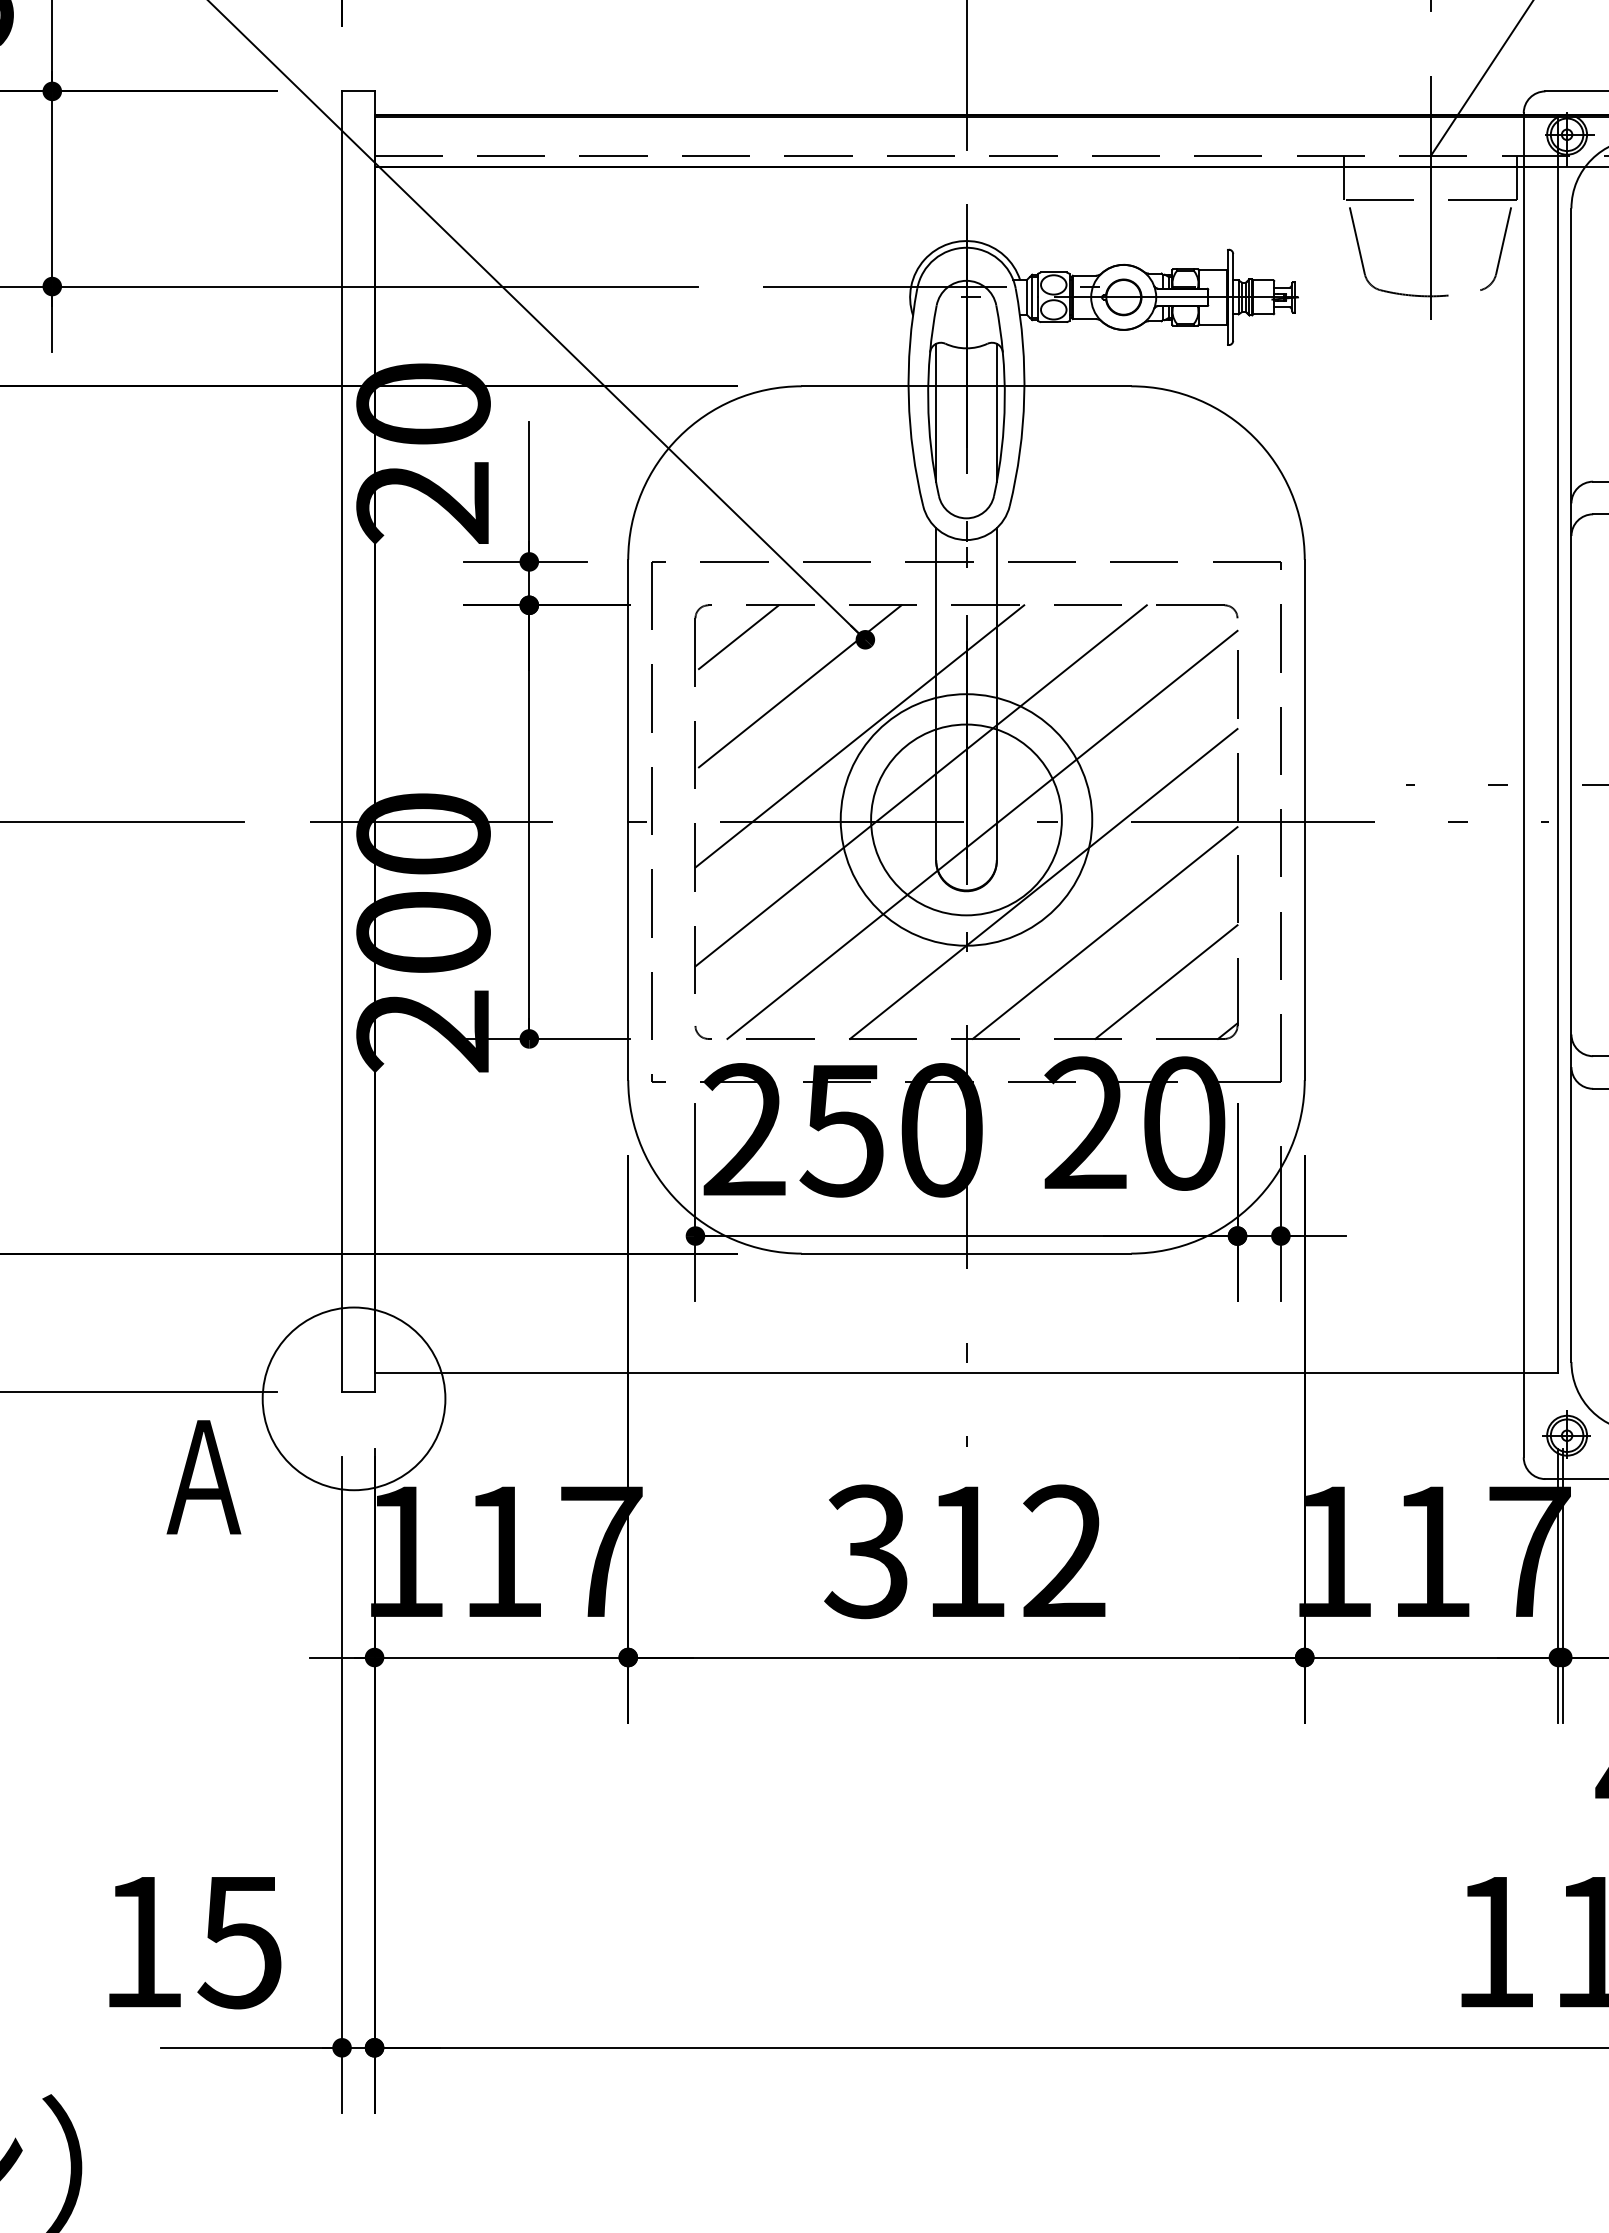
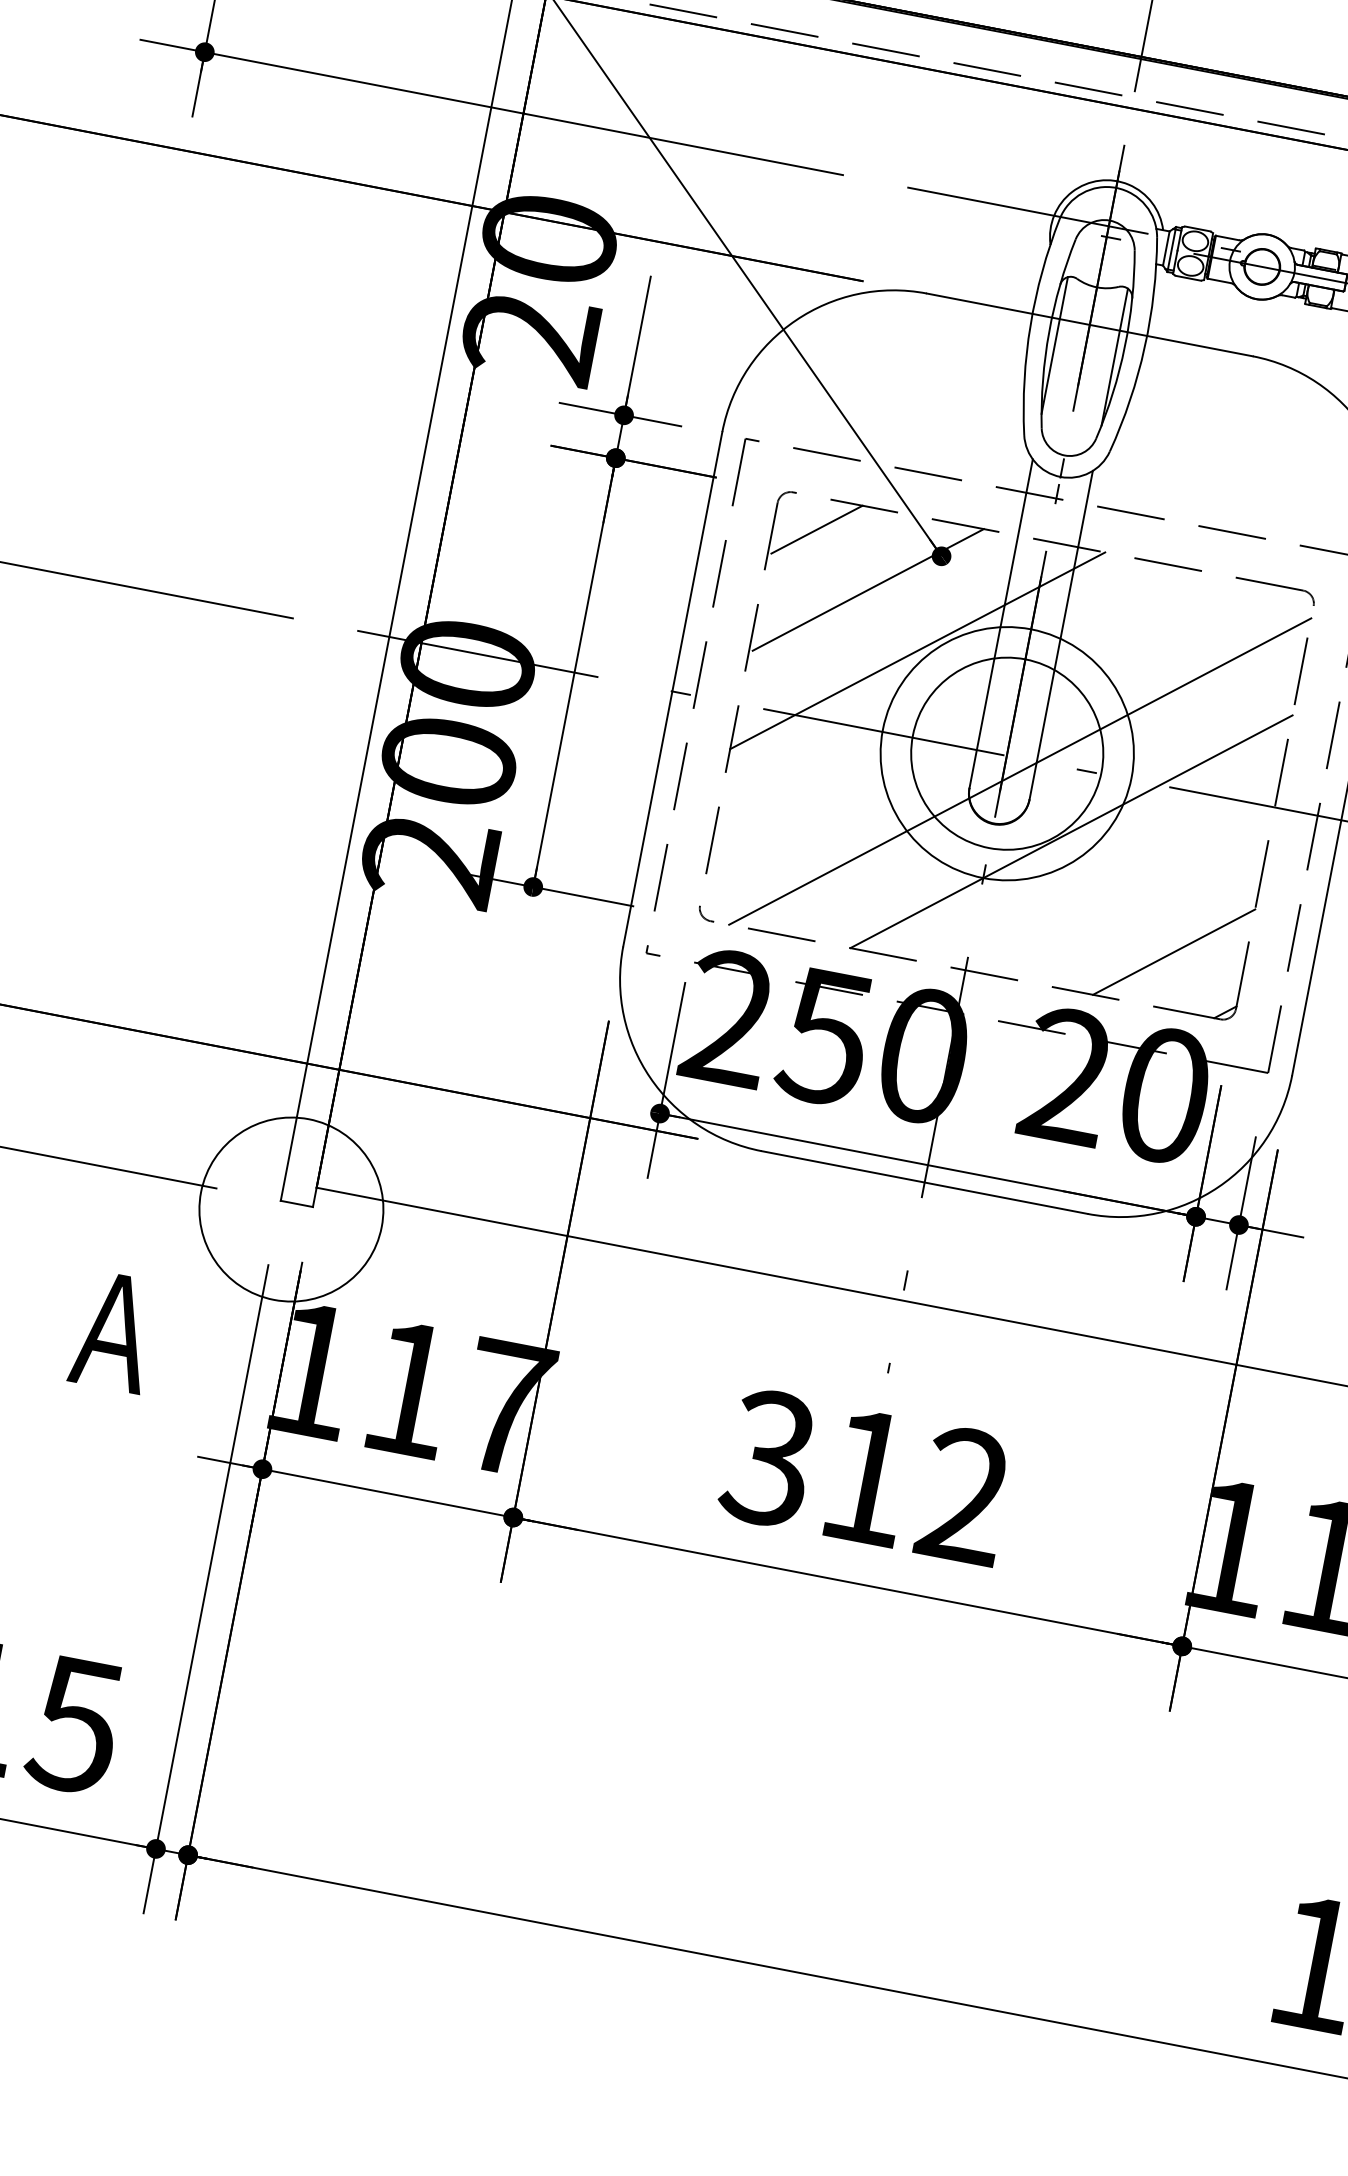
line: (920, 785) -> (968, 710), removed
line: (1104, 932) -> (1122, 891), removed
text: (203, 1477) -> (113, 1331), moved

